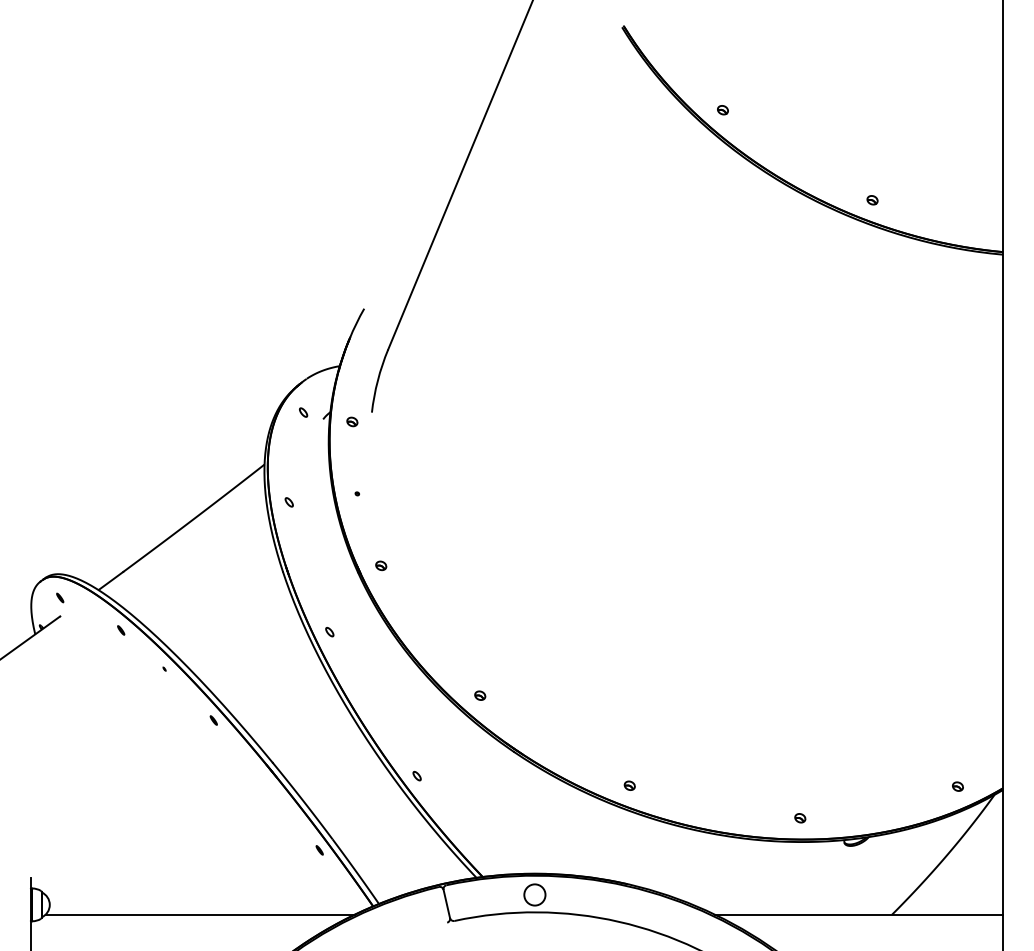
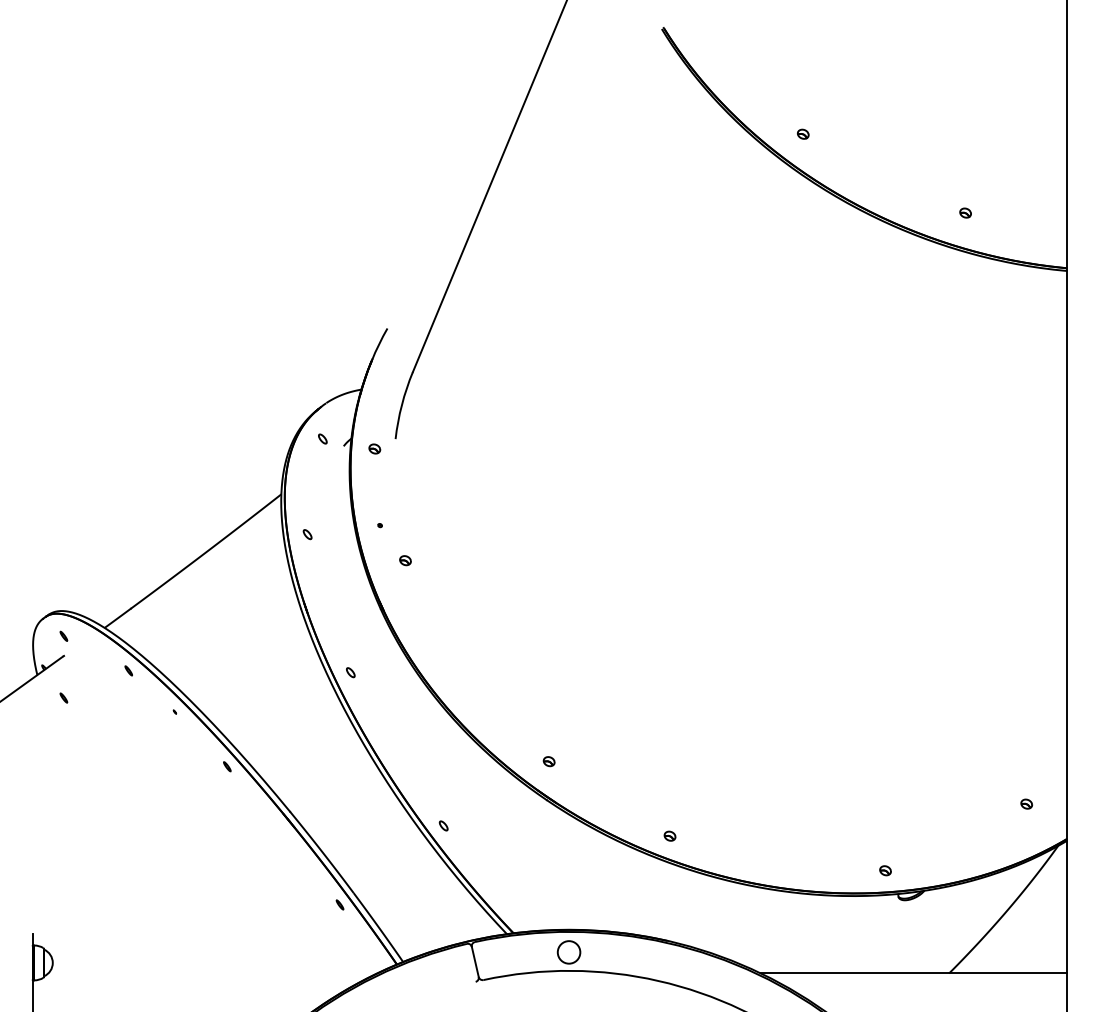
part: (722, 110) -> (802, 134), moved
part: (872, 200) -> (965, 213), moved
part: (381, 565) -> (405, 560), moved
part: (60, 655) -> (64, 697), added
part: (480, 695) -> (549, 761), moved
part: (957, 786) -> (1026, 803), moved
part: (800, 818) -> (885, 871), moved
line: (199, 914) -> (212, 973), removed

